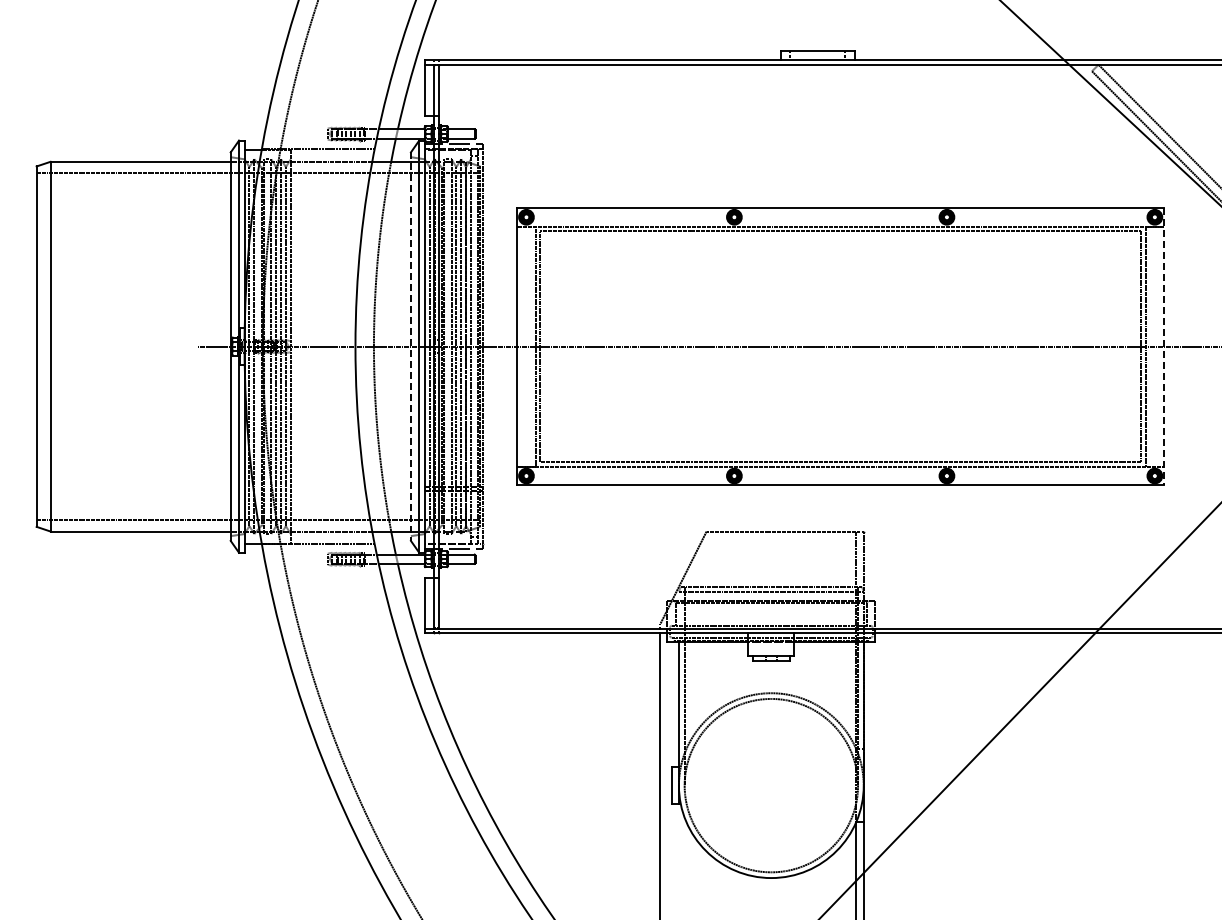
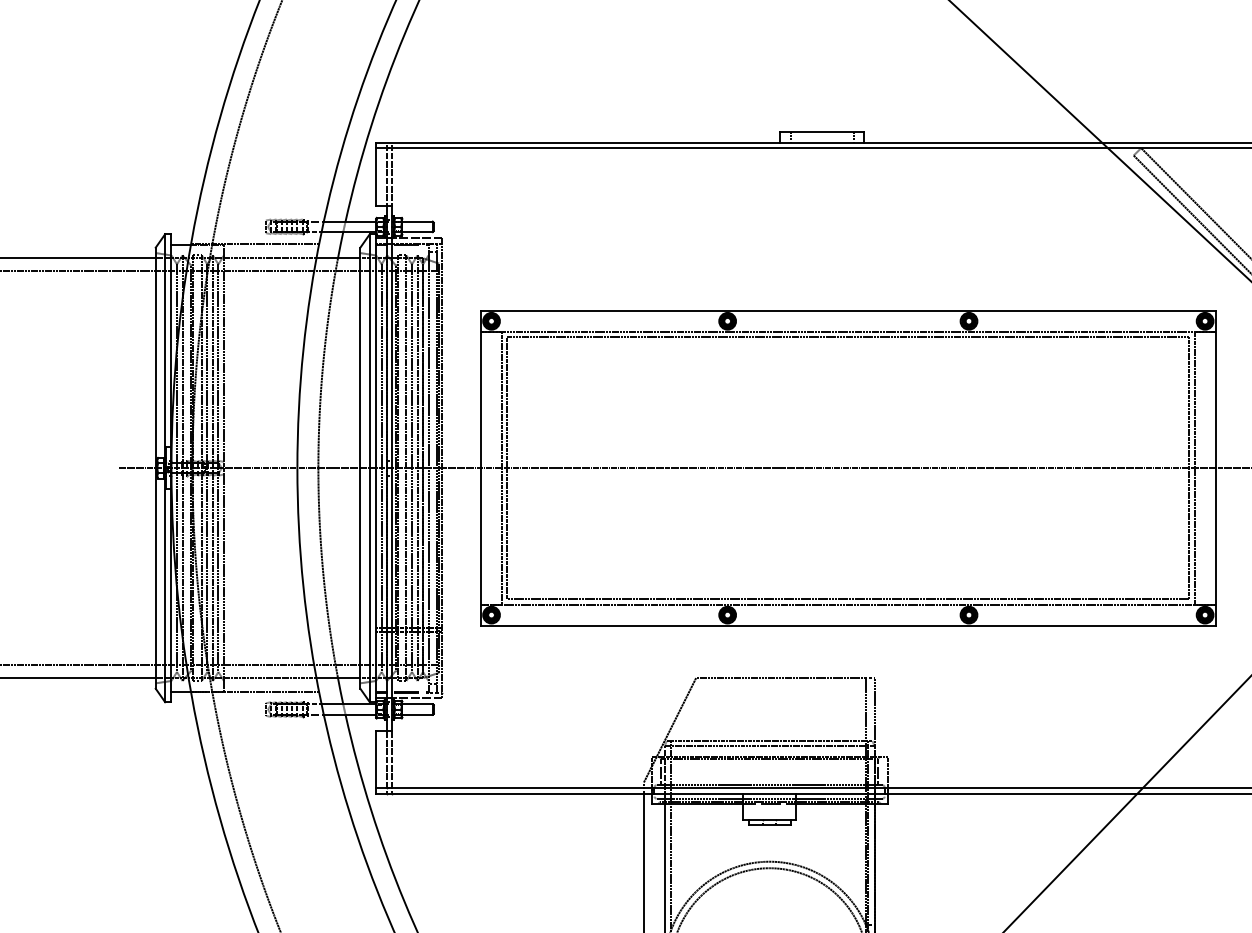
line: (1164, 346) -> (1216, 468), dashed -> solid
line: (410, 347) -> (359, 469), dashed -> solid

